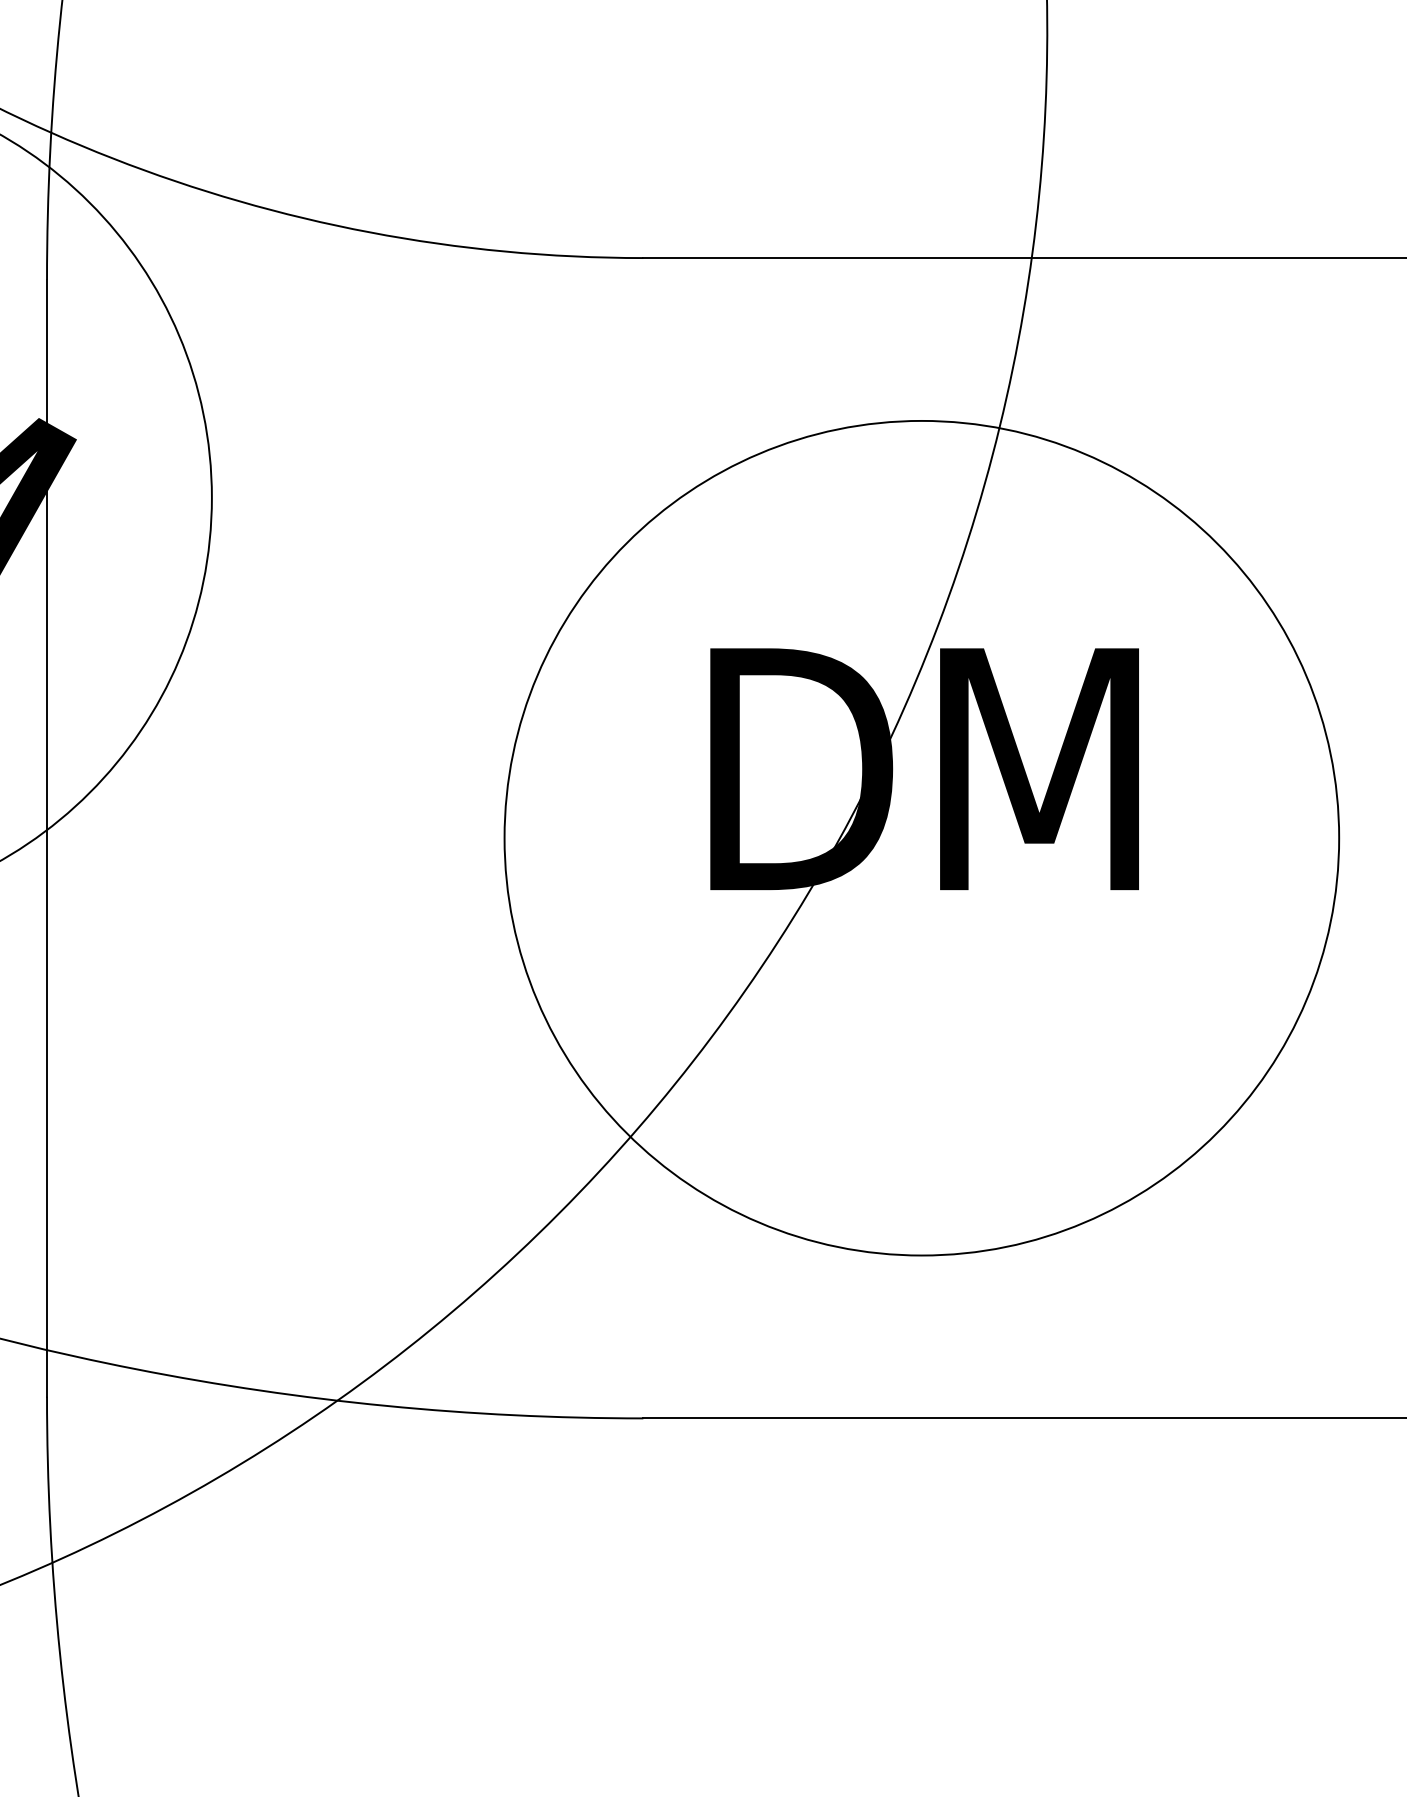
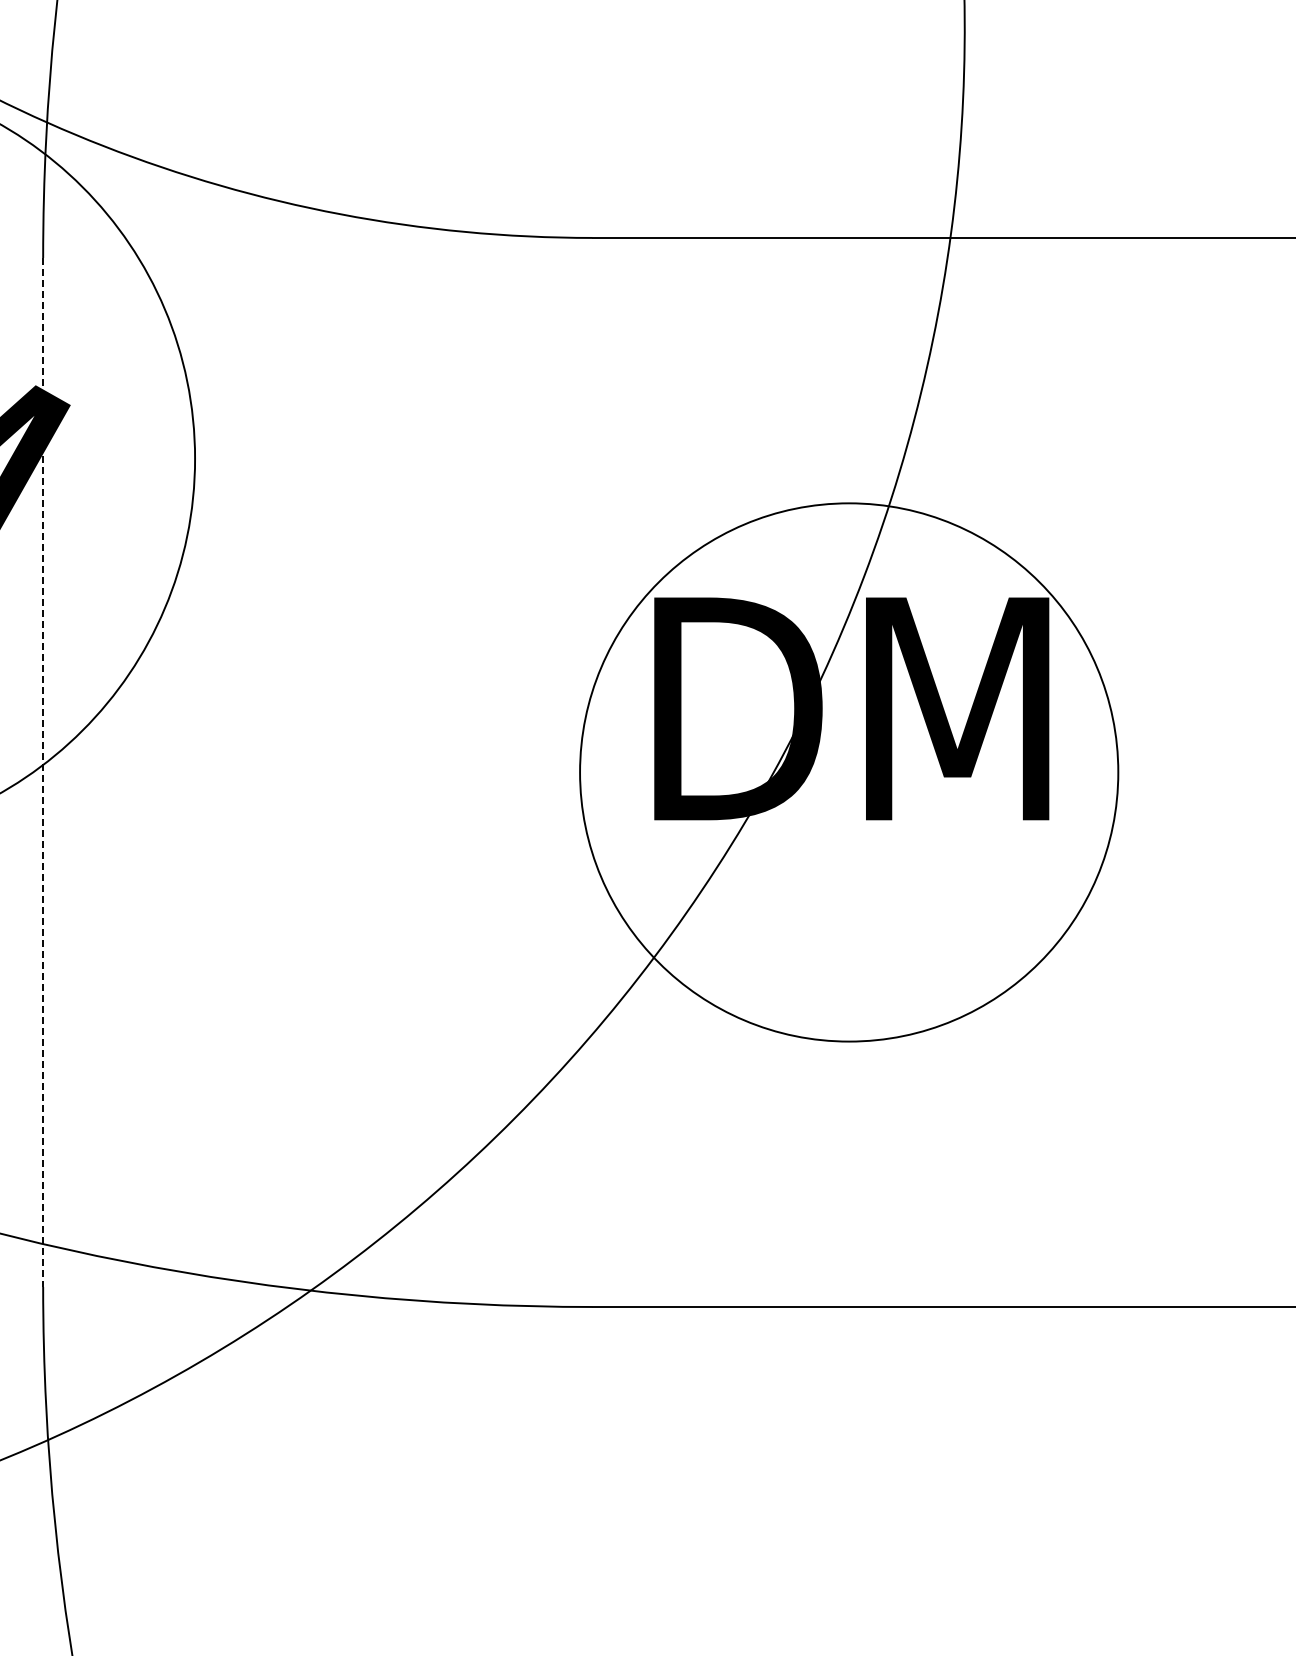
line: (47, 838) -> (43, 772), solid -> dashed
circle: (921, 838) -> (848, 772), size x0.7

